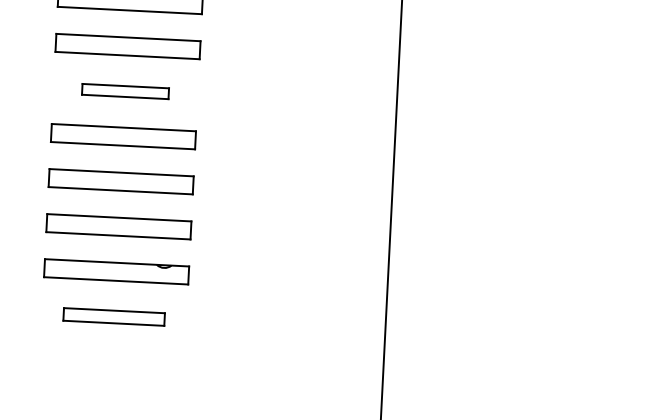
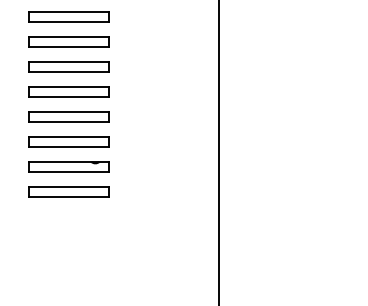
part: (124, 90) -> (68, 66), size x1.67
part: (112, 316) -> (68, 191), size x1.43

